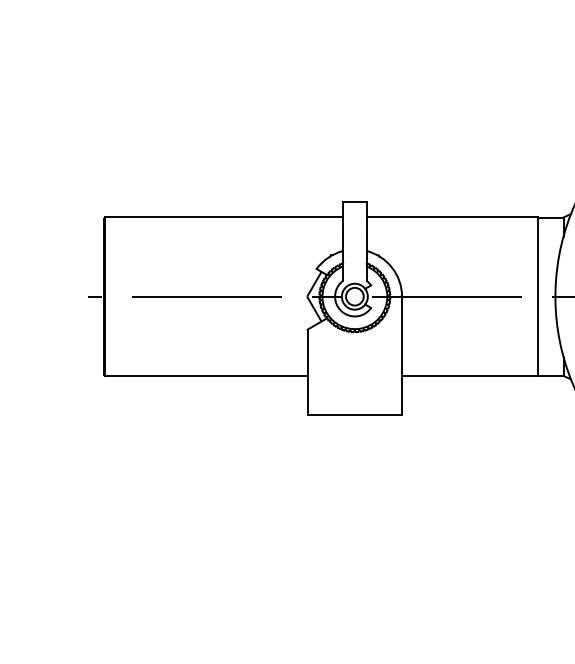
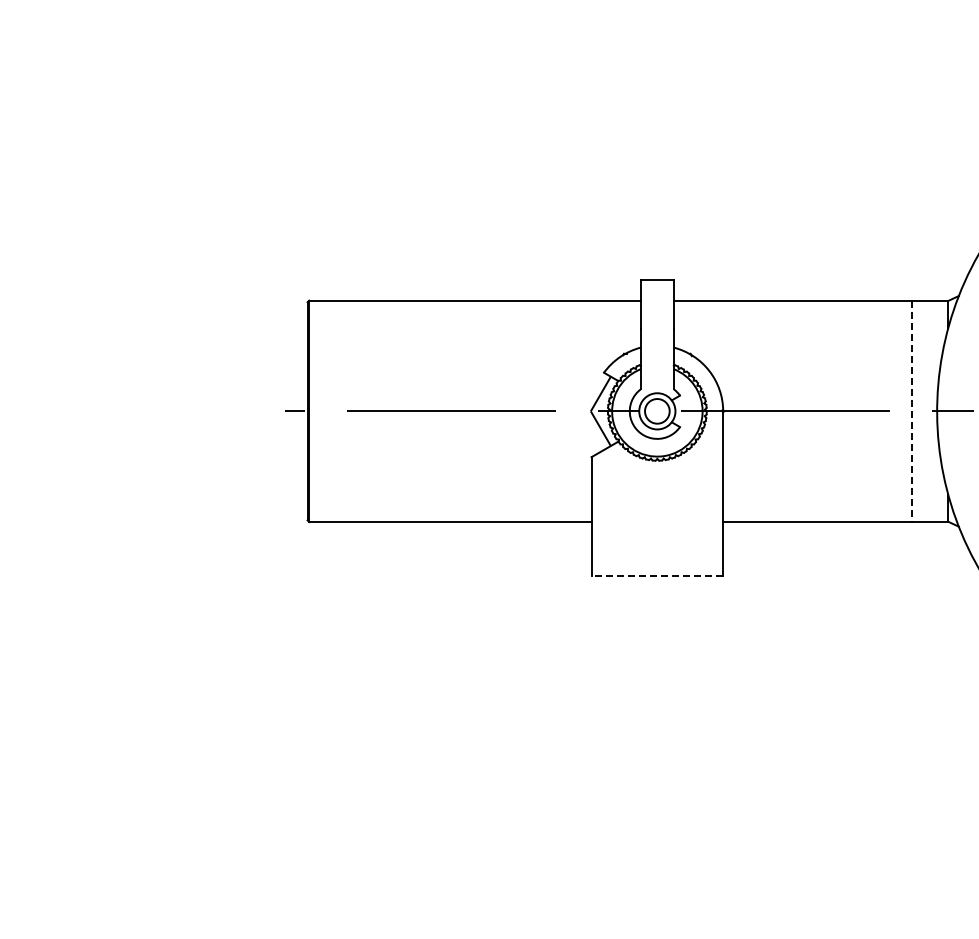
line: (537, 296) -> (912, 411), solid -> dashed
line: (354, 414) -> (657, 575), solid -> dashed

